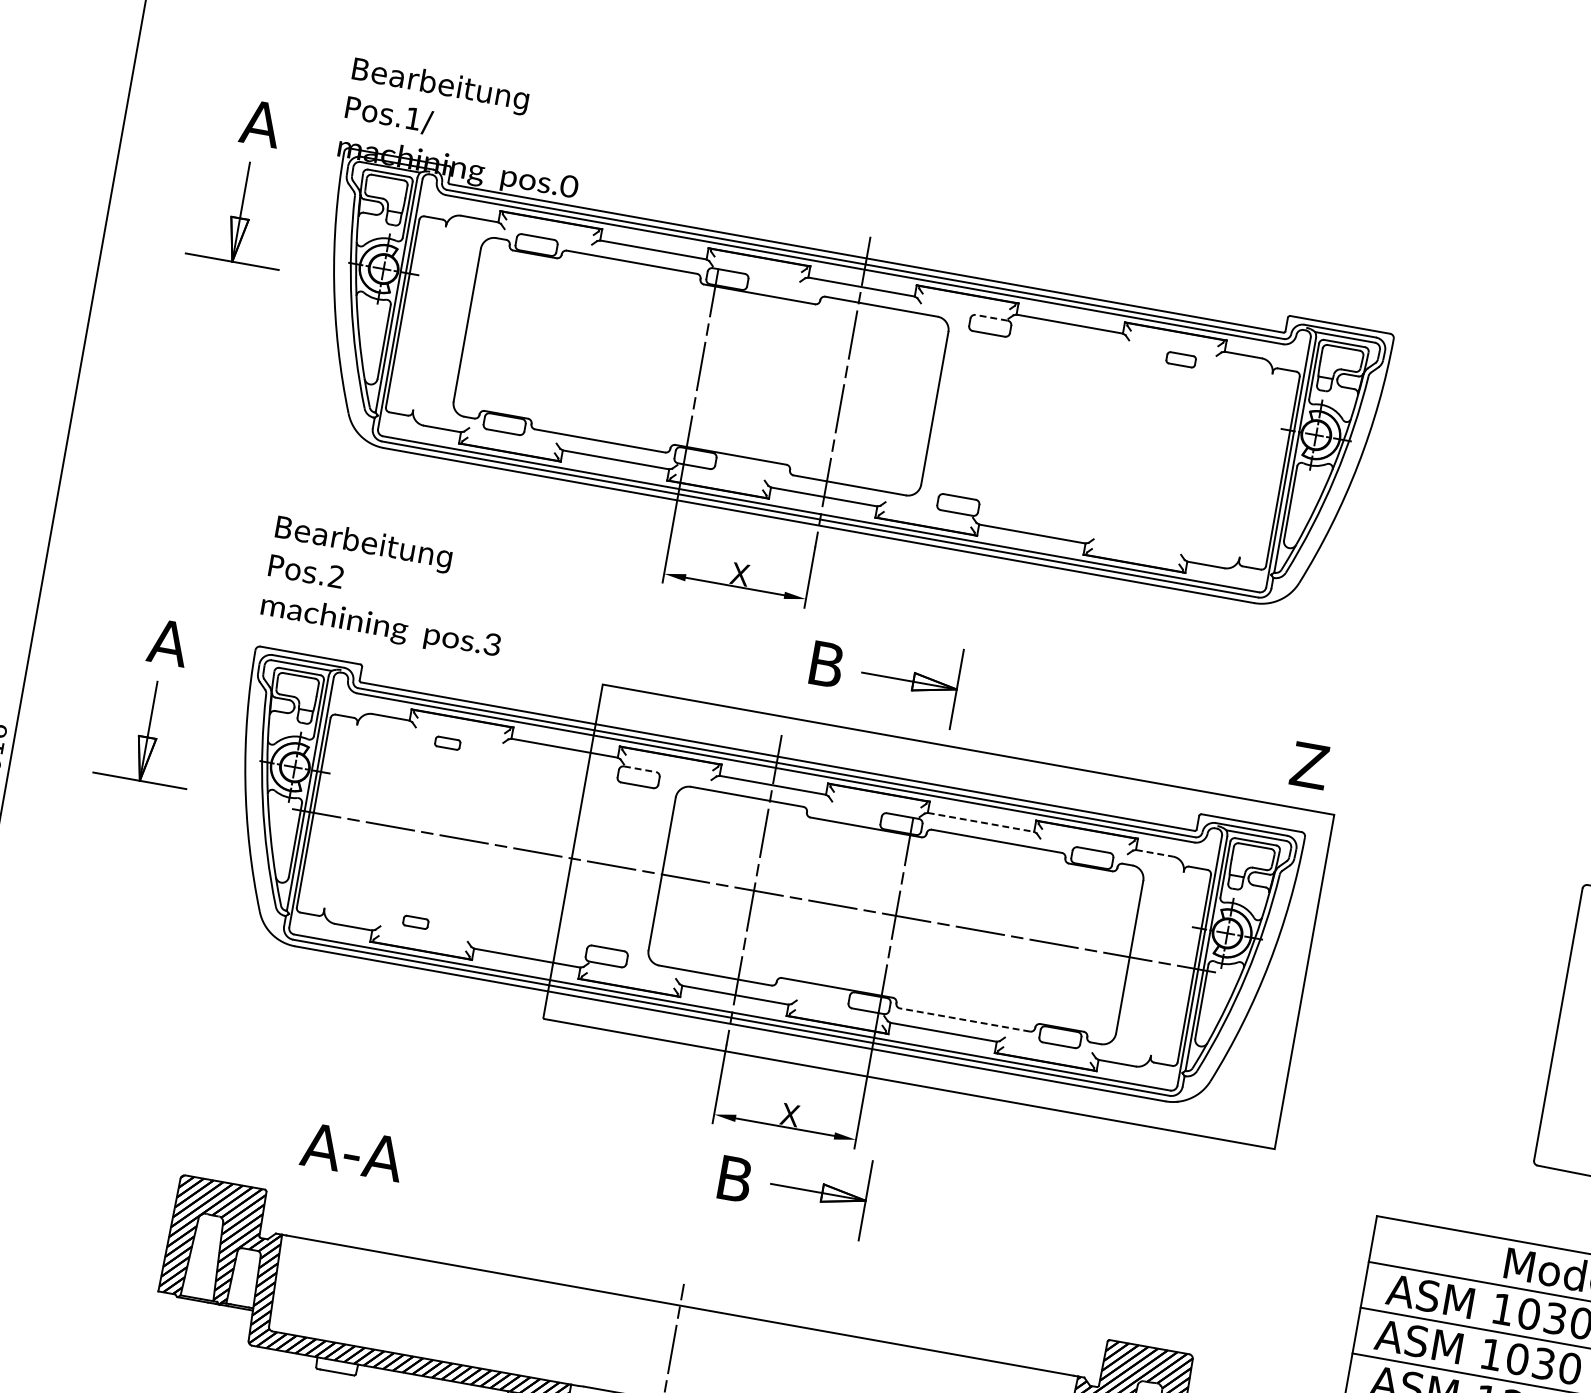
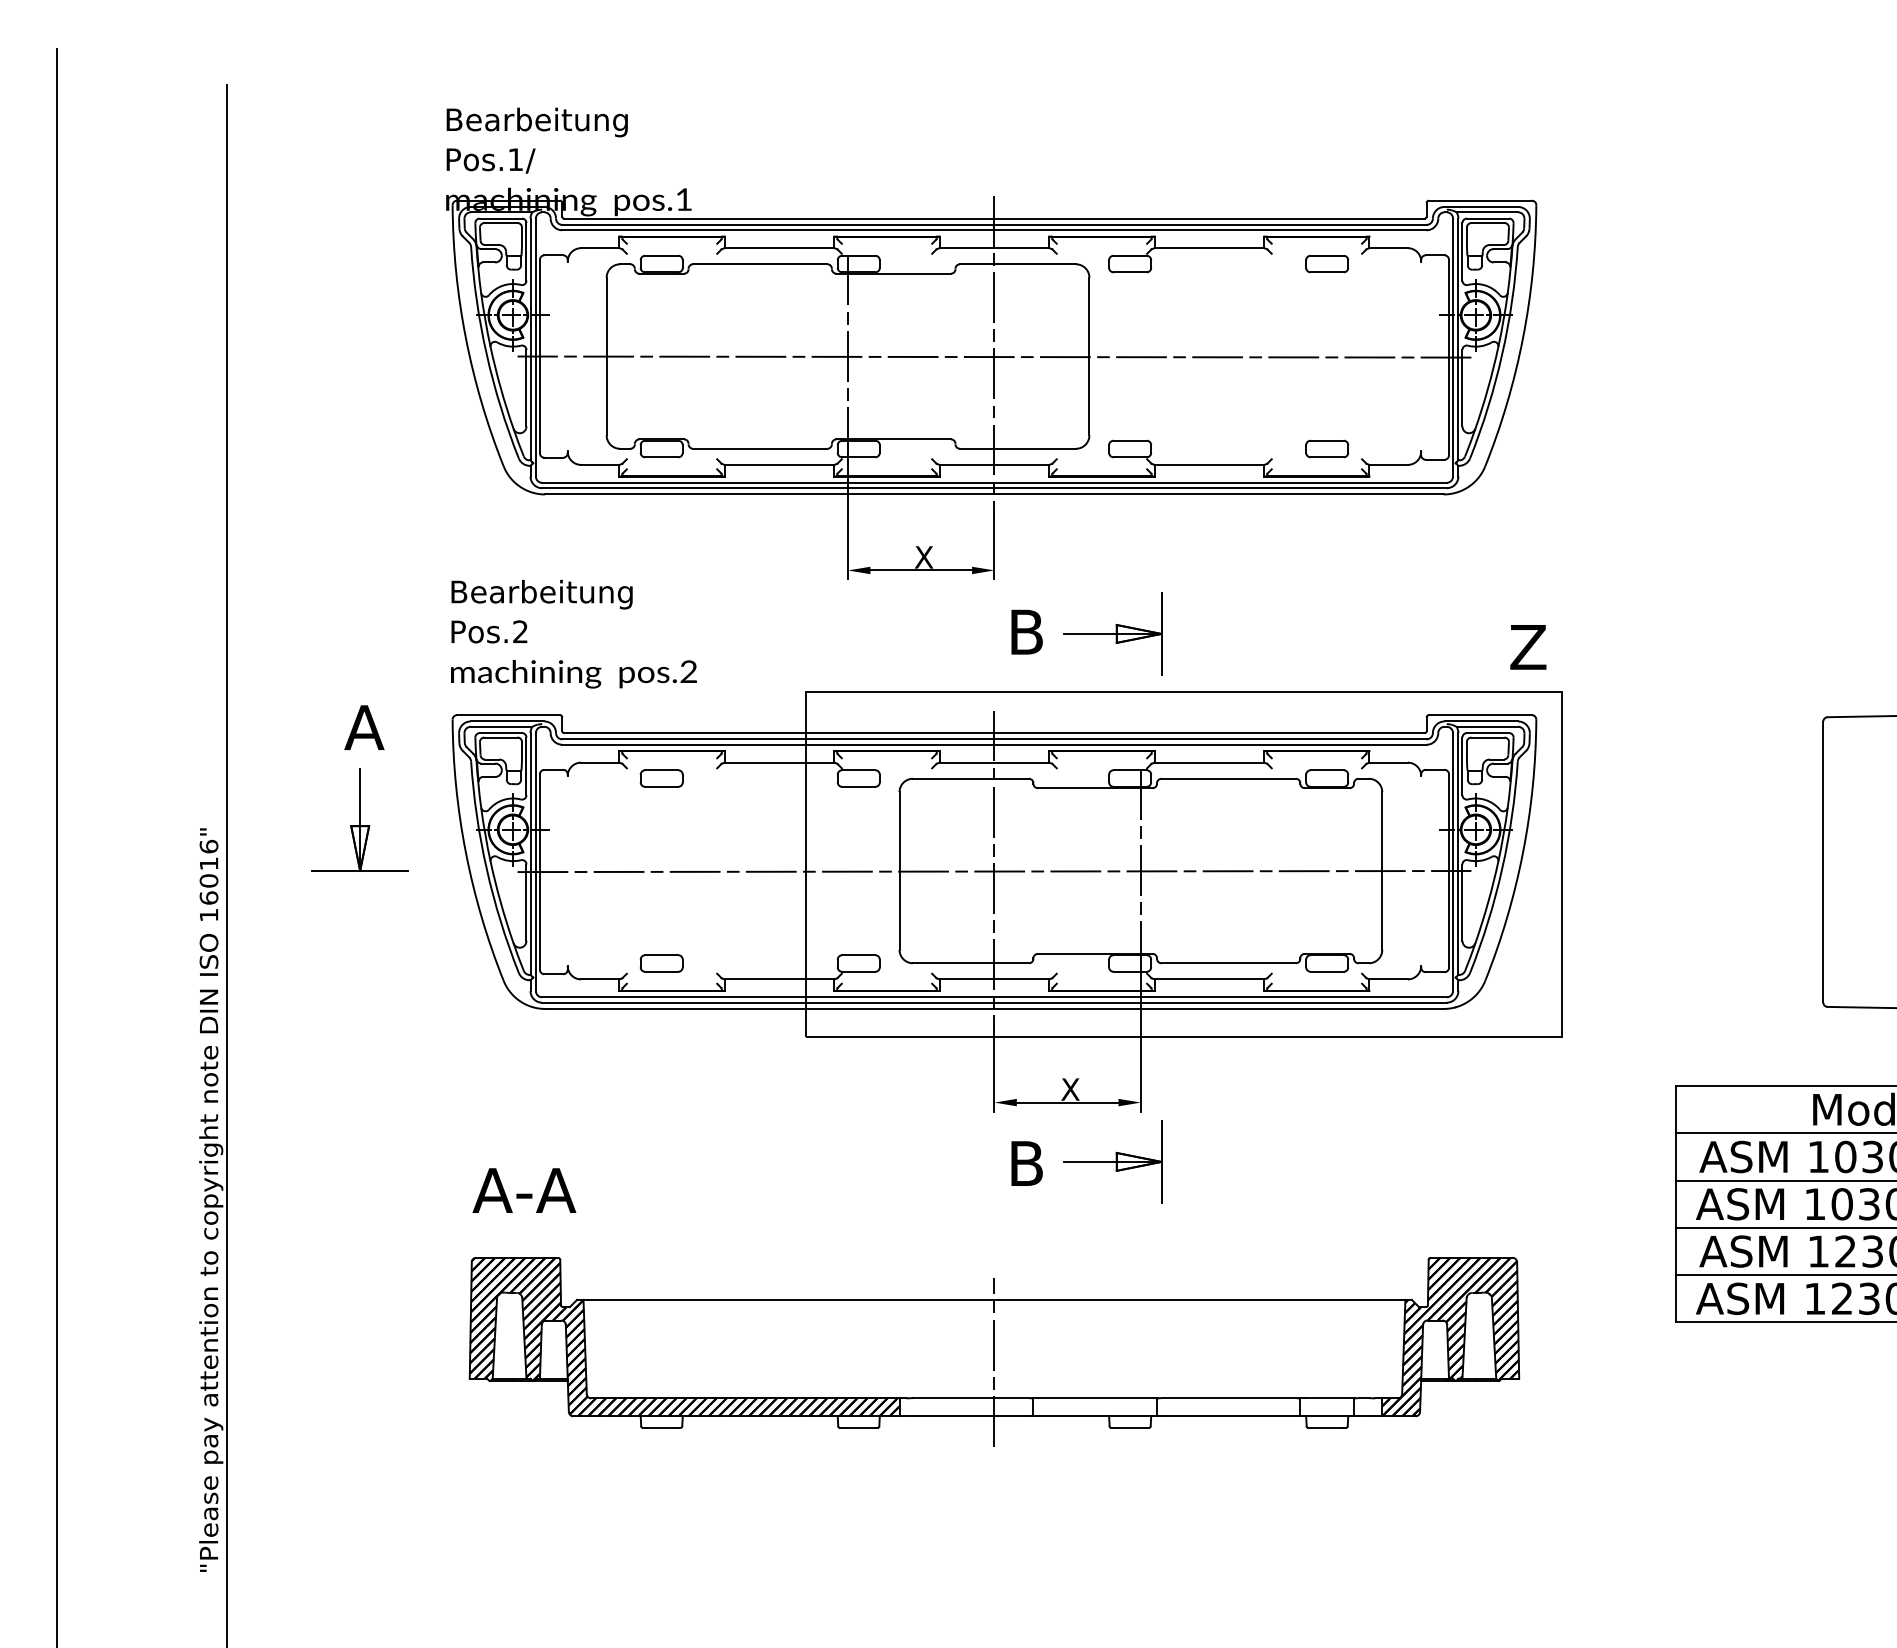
part: (245, 181) -> (359, 252), removed
text: (568, 186) -> (683, 199), pos.0 -> pos.1
line: (992, 317) -> (1130, 255), dashed -> solid
part: (1181, 359) -> (1327, 263), size x1.43
line: (842, 391) -> (994, 356), added
part: (1149, 538) -> (1327, 448), added
text: (491, 646) -> (688, 673), pos.3 -> pos.2
part: (447, 743) -> (661, 778), size x1.67
line: (639, 769) -> (858, 770), dashed -> solid
line: (981, 822) -> (1209, 762), dashed -> solid
line: (1155, 853) -> (1389, 762), dashed -> solid
part: (415, 922) -> (661, 963), size x1.67
line: (964, 1020) -> (1228, 963), dashed -> solid
text: (352, 1151) -> (524, 1190), moved

